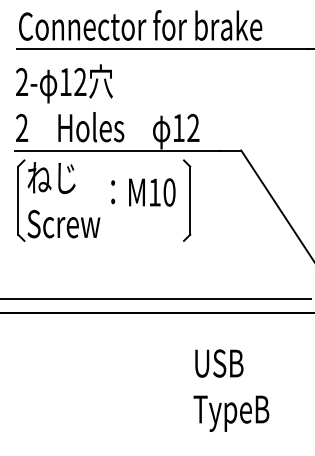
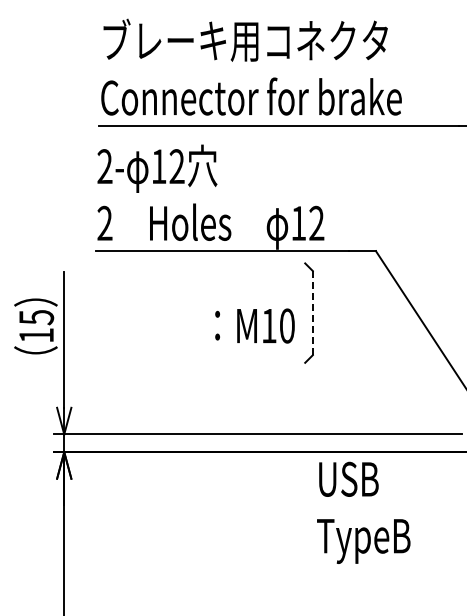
text: (142, 192) -> (254, 325), moved
part: (62, 193) -> (154, 304), removed
line: (189, 200) -> (312, 313), solid -> dashed
text: (231, 390) -> (363, 512), moved

